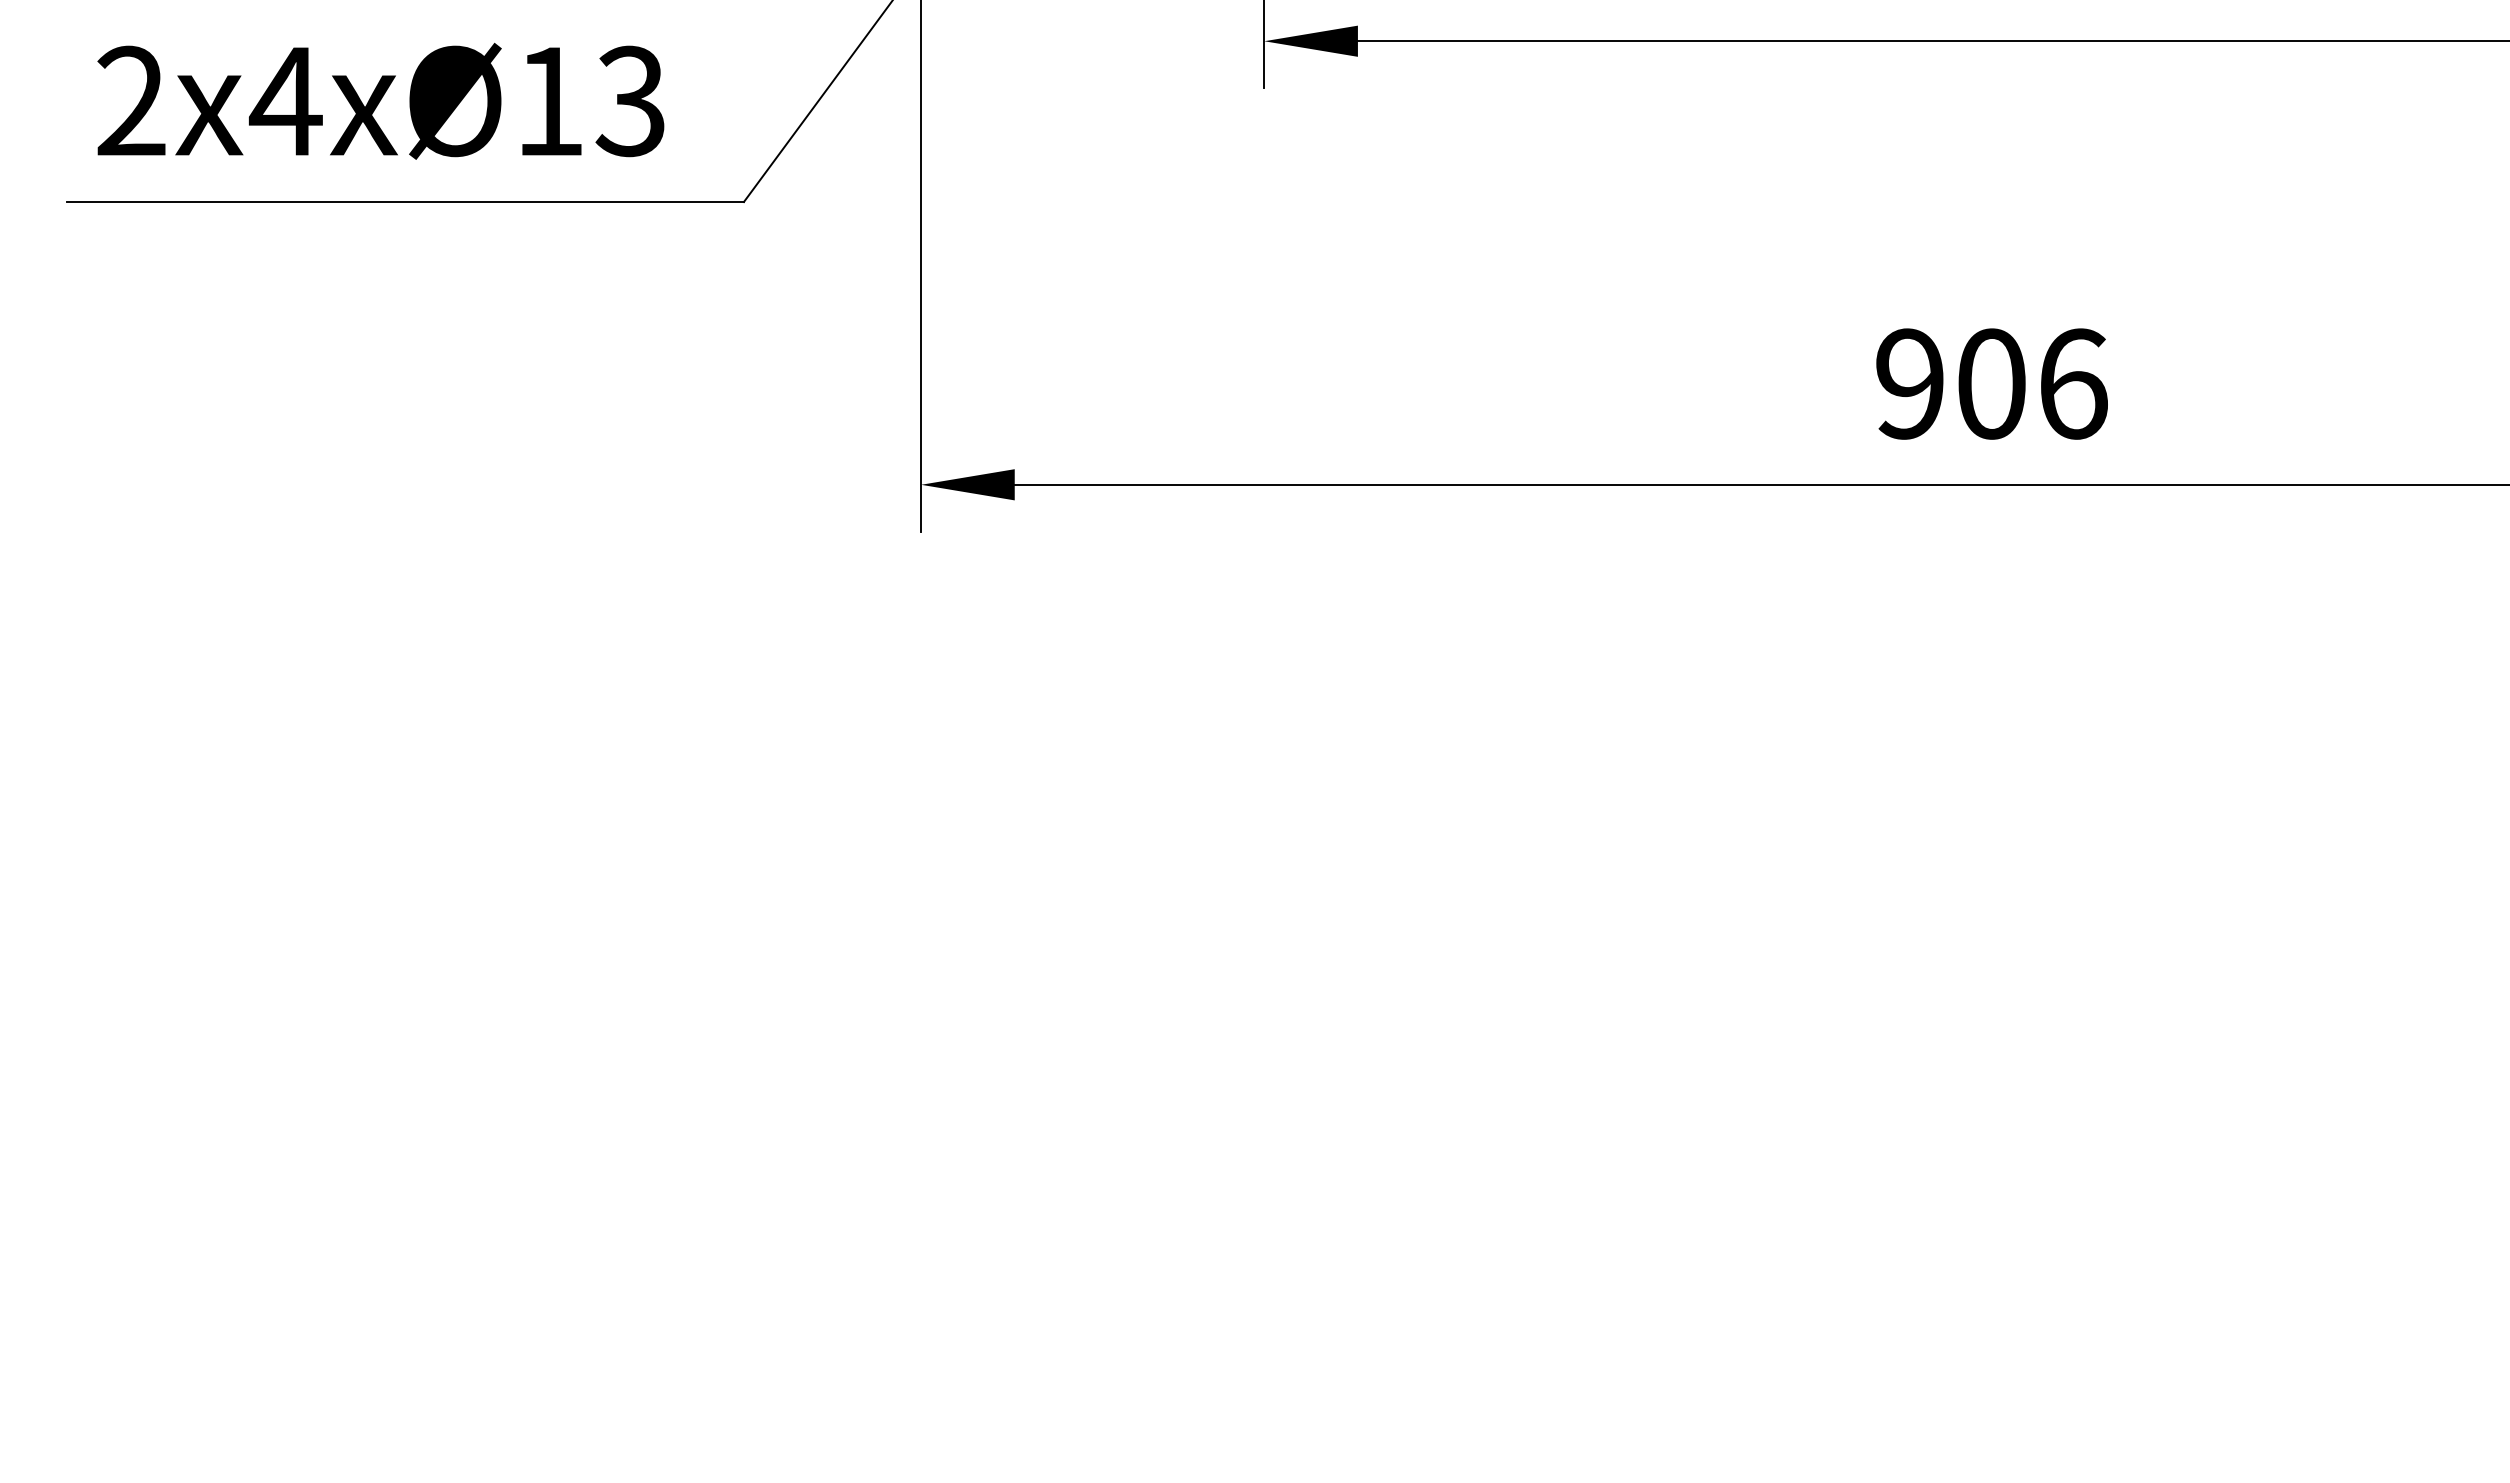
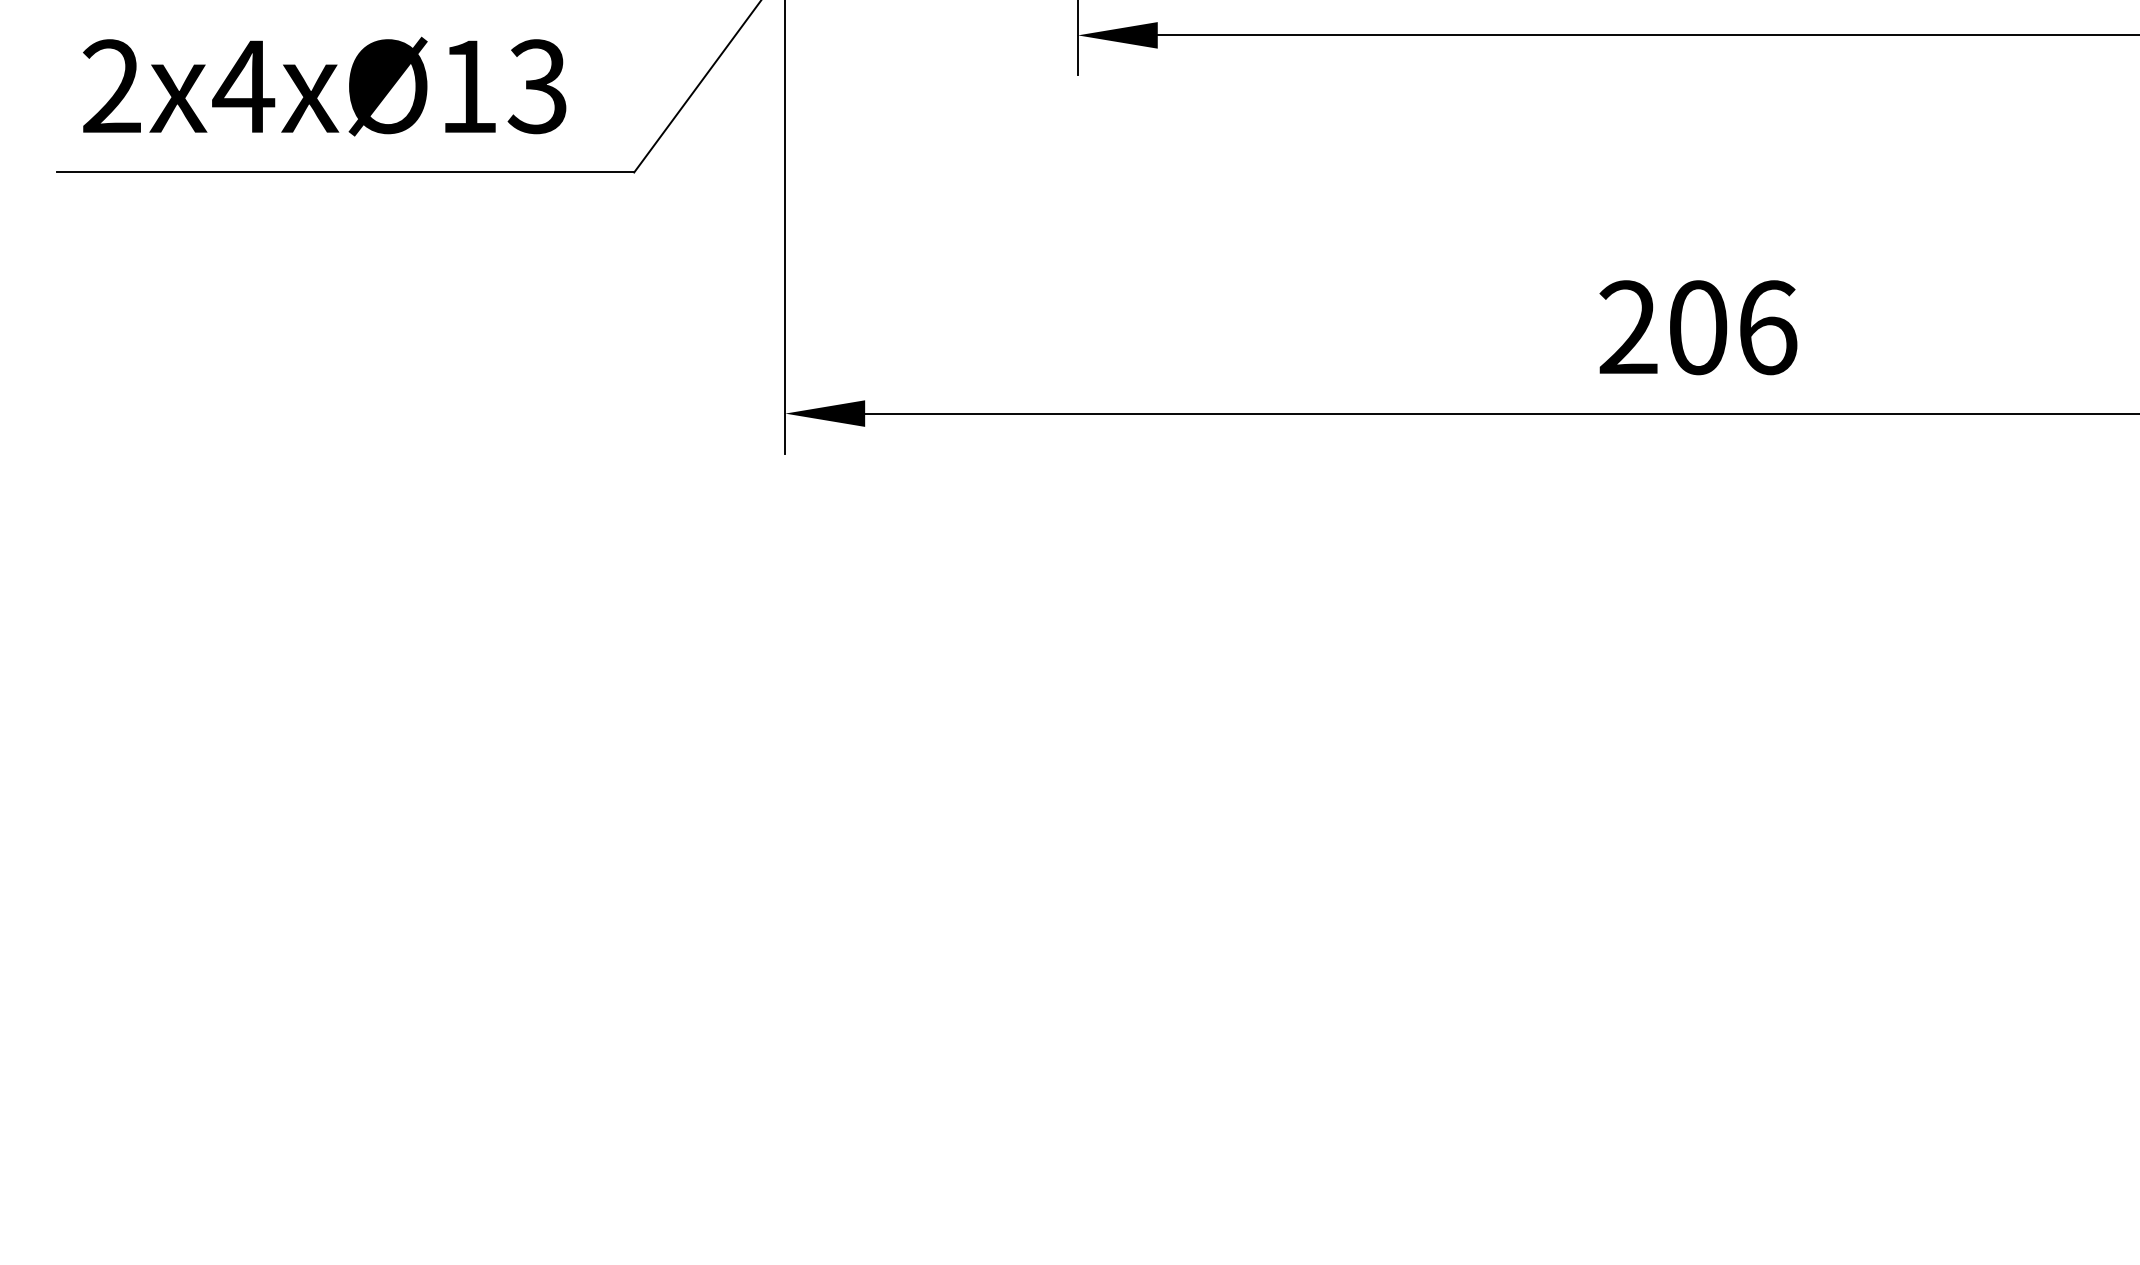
text: (1909, 383) -> (1628, 327), 906 -> 206

